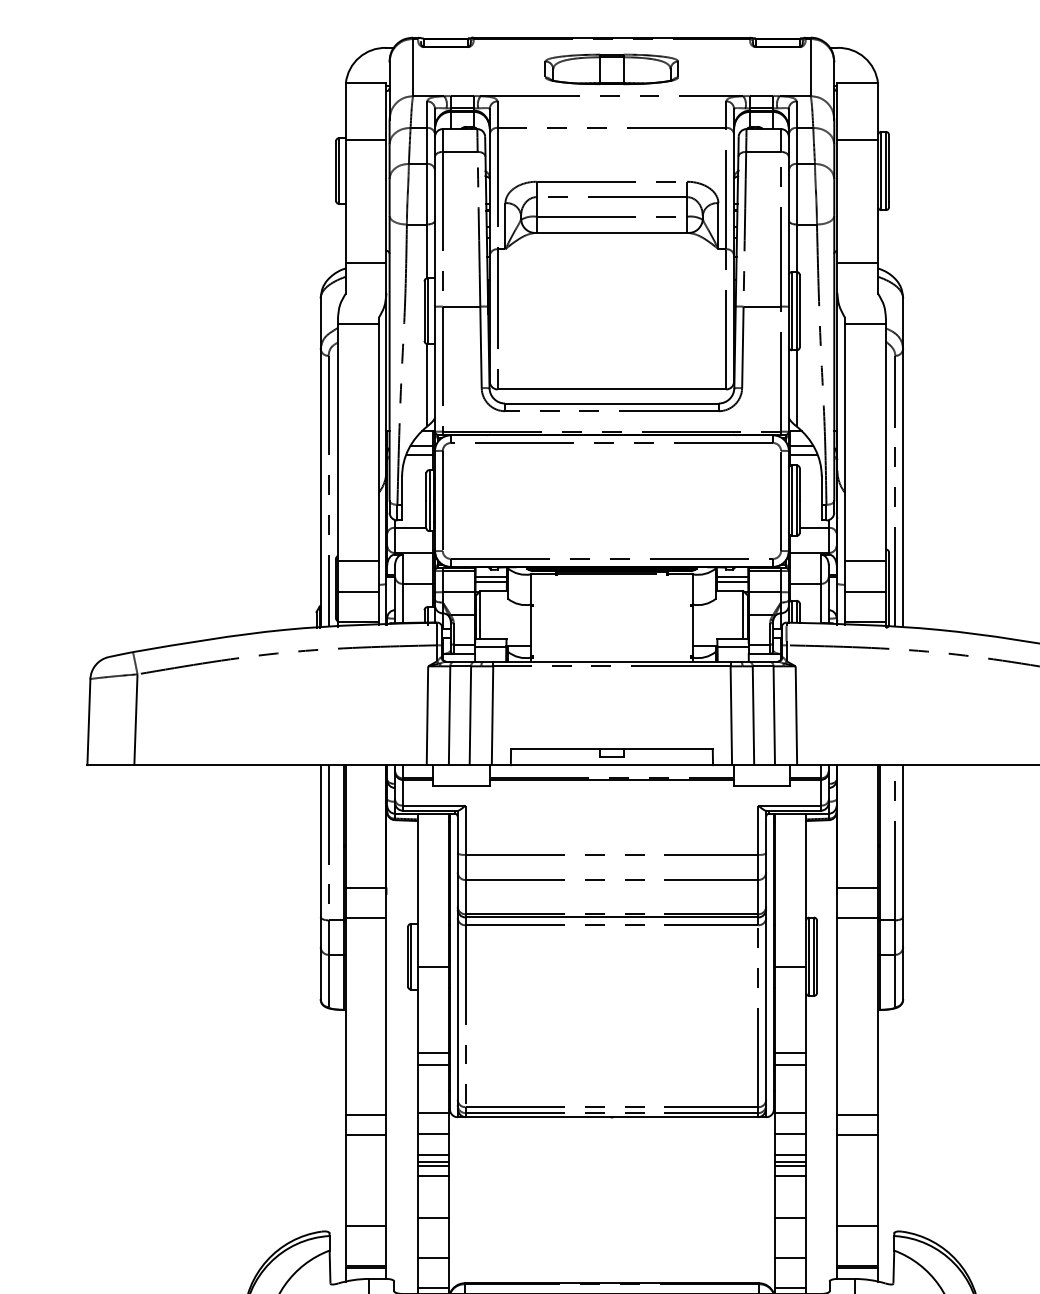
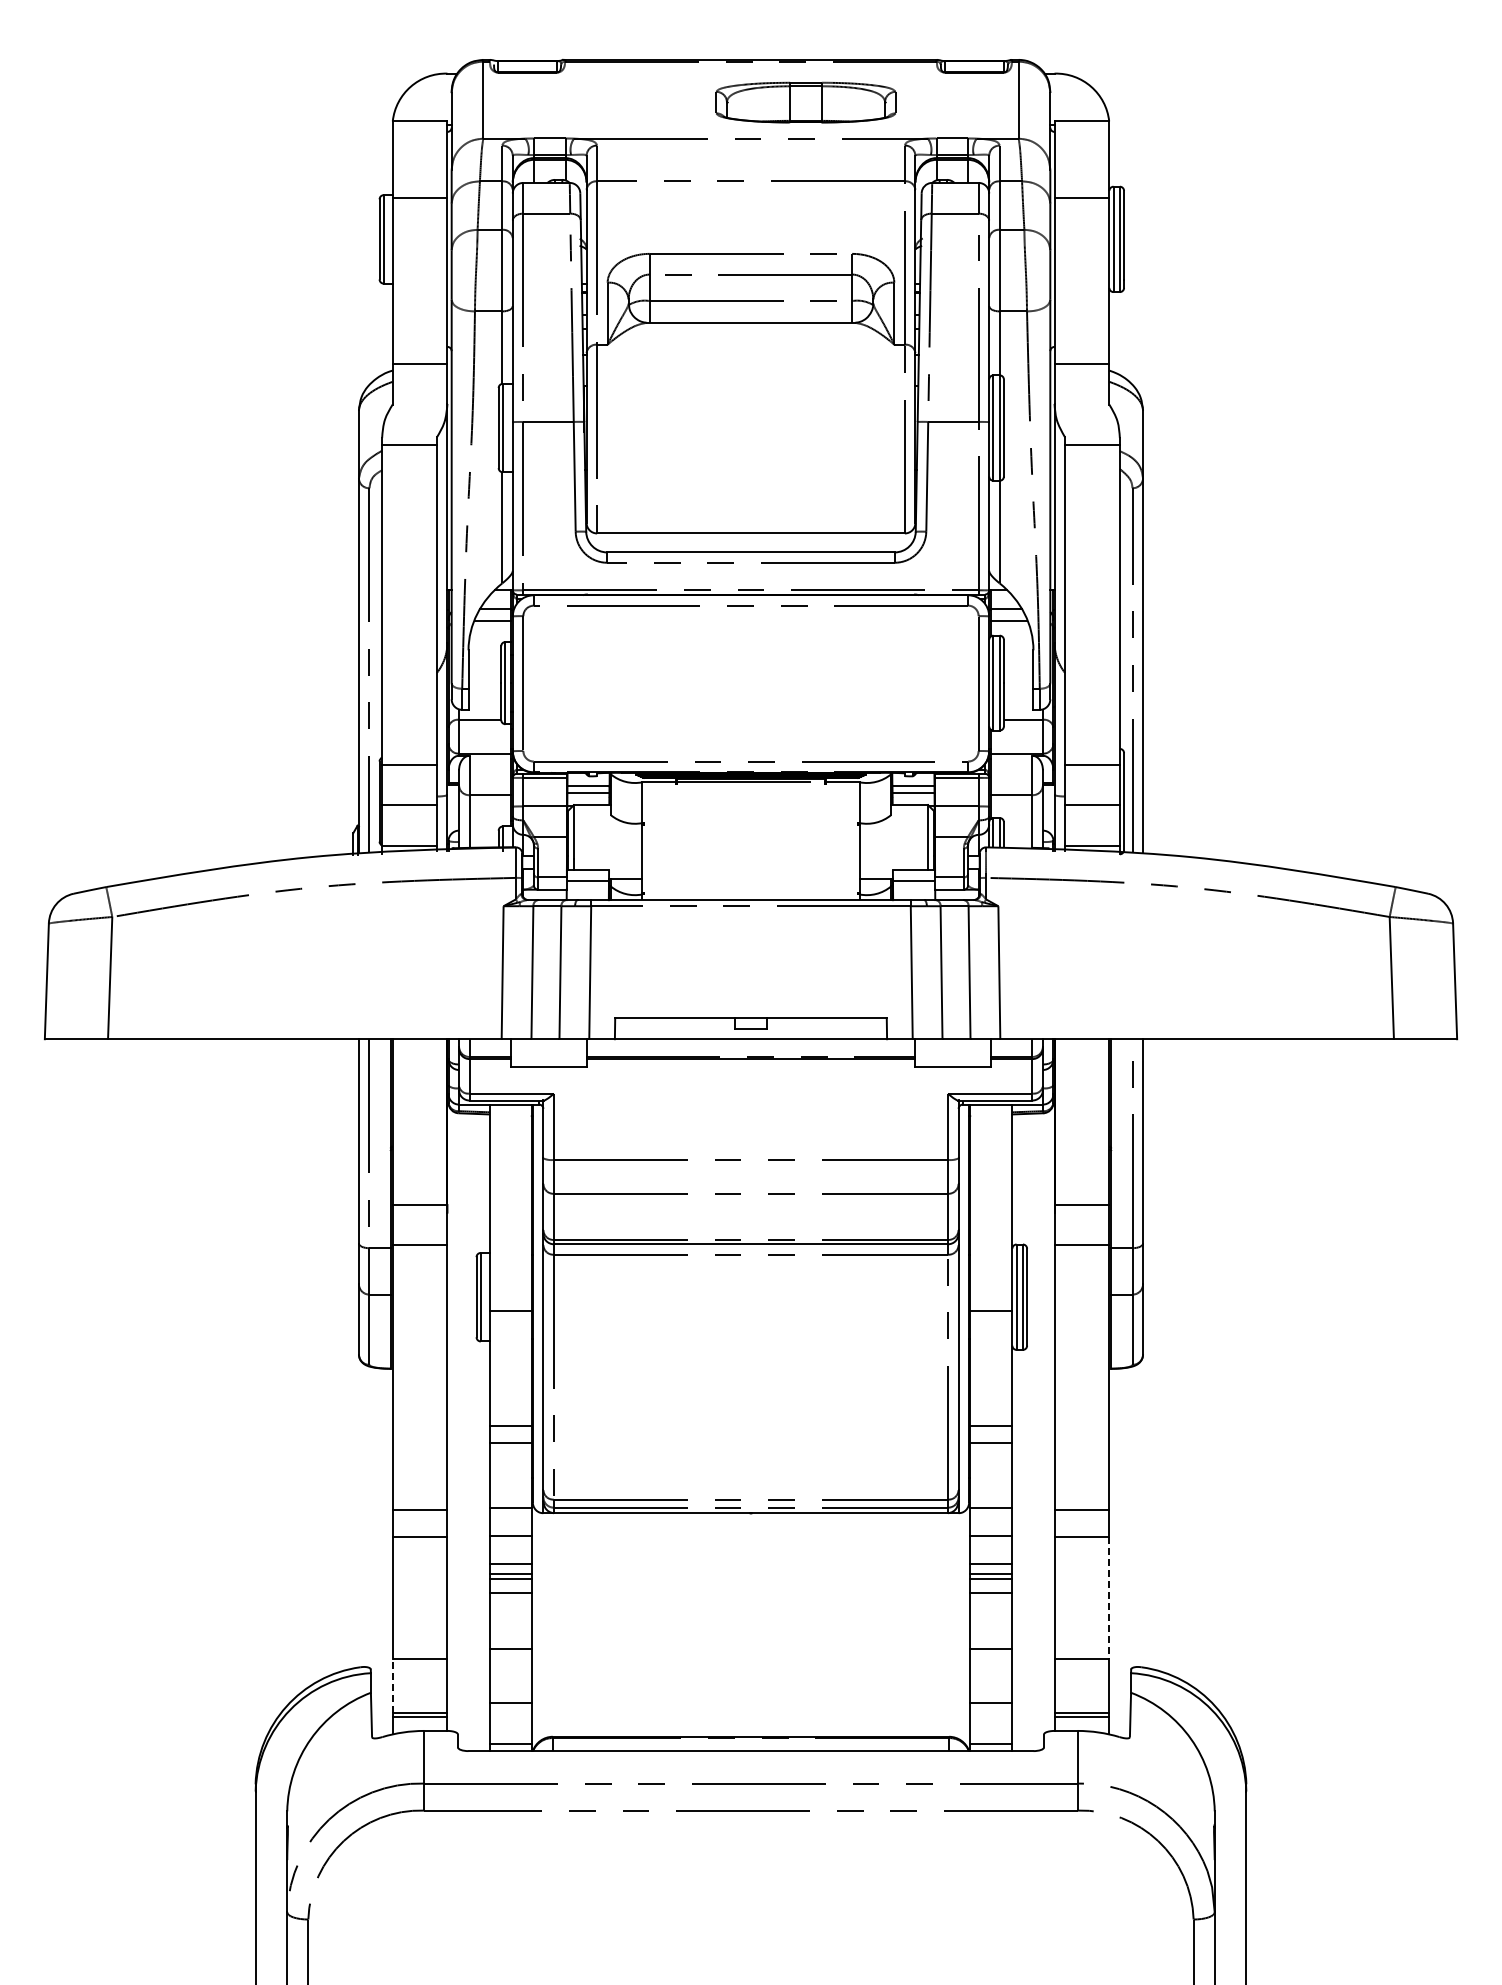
part: (611, 69) -> (805, 102), moved
line: (878, 1180) -> (1109, 1598), solid -> dashed
line: (345, 1245) -> (392, 1685), solid -> dashed

